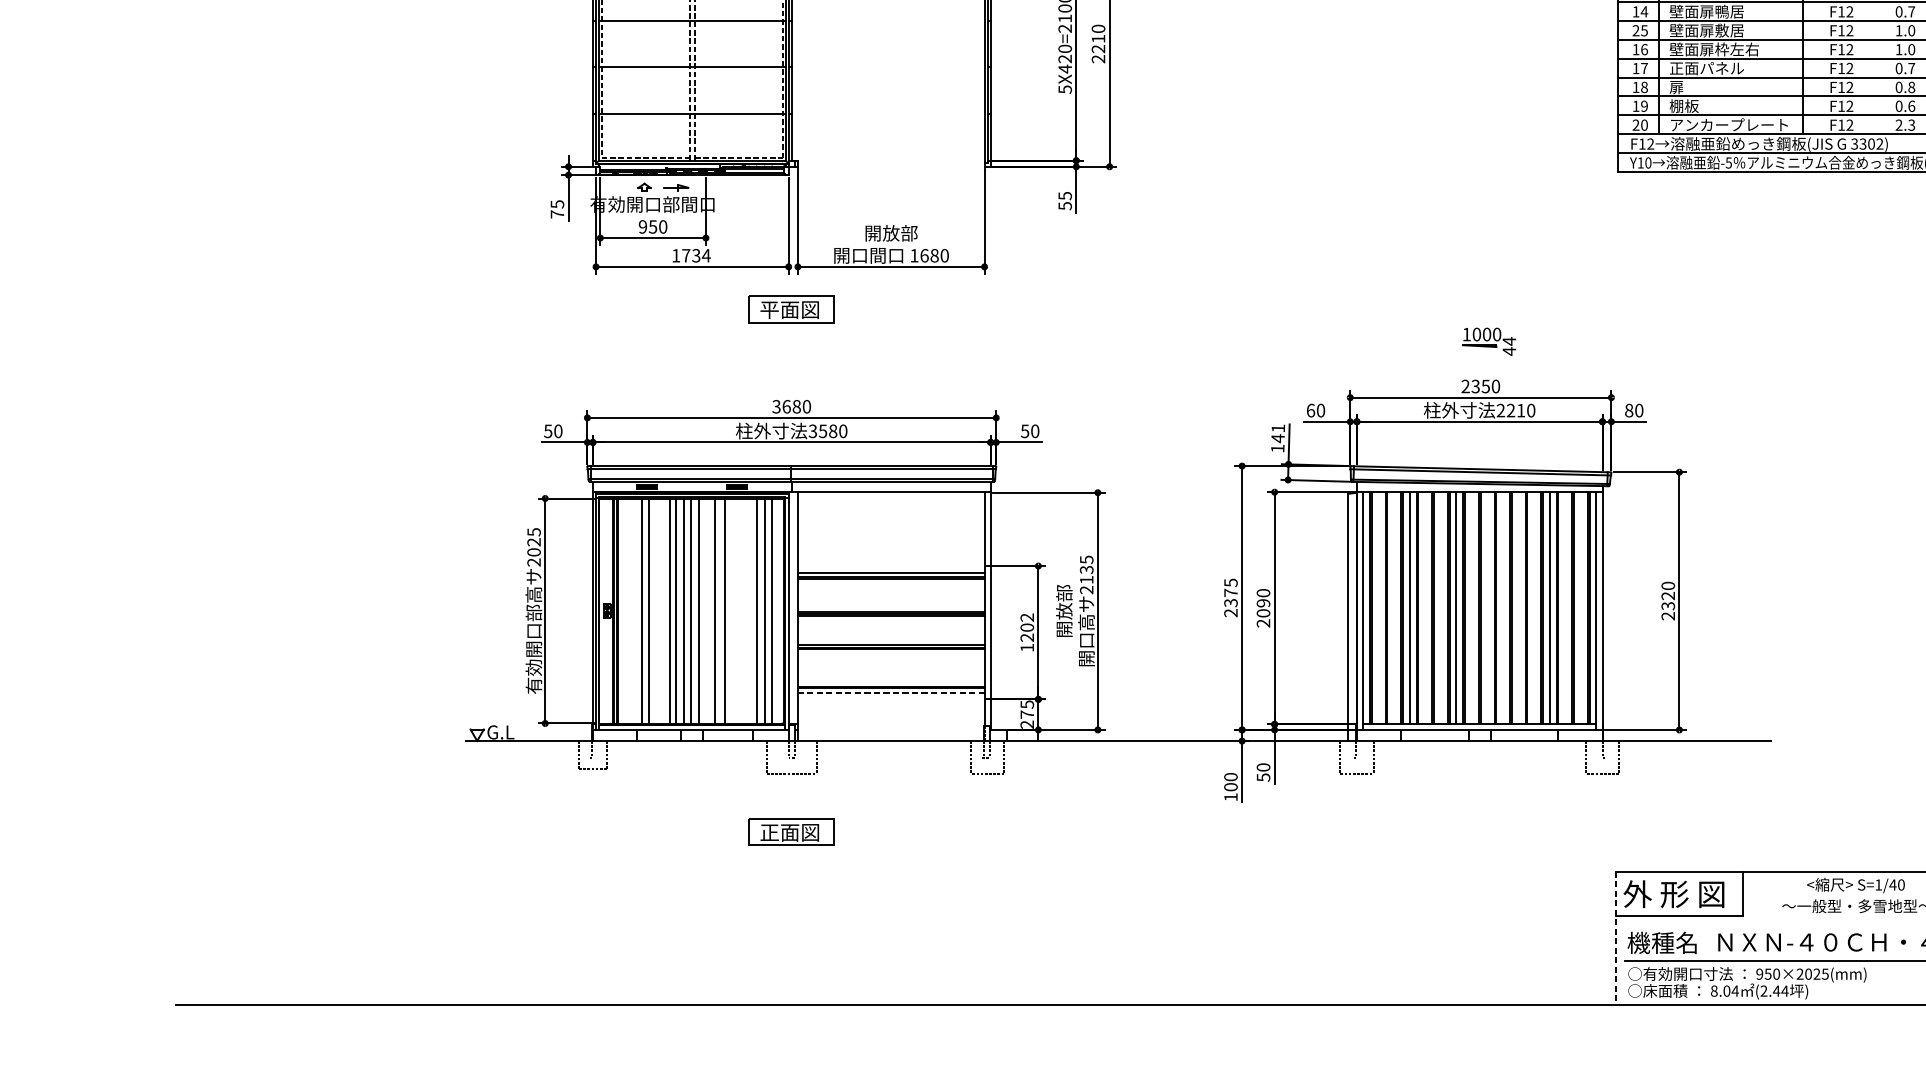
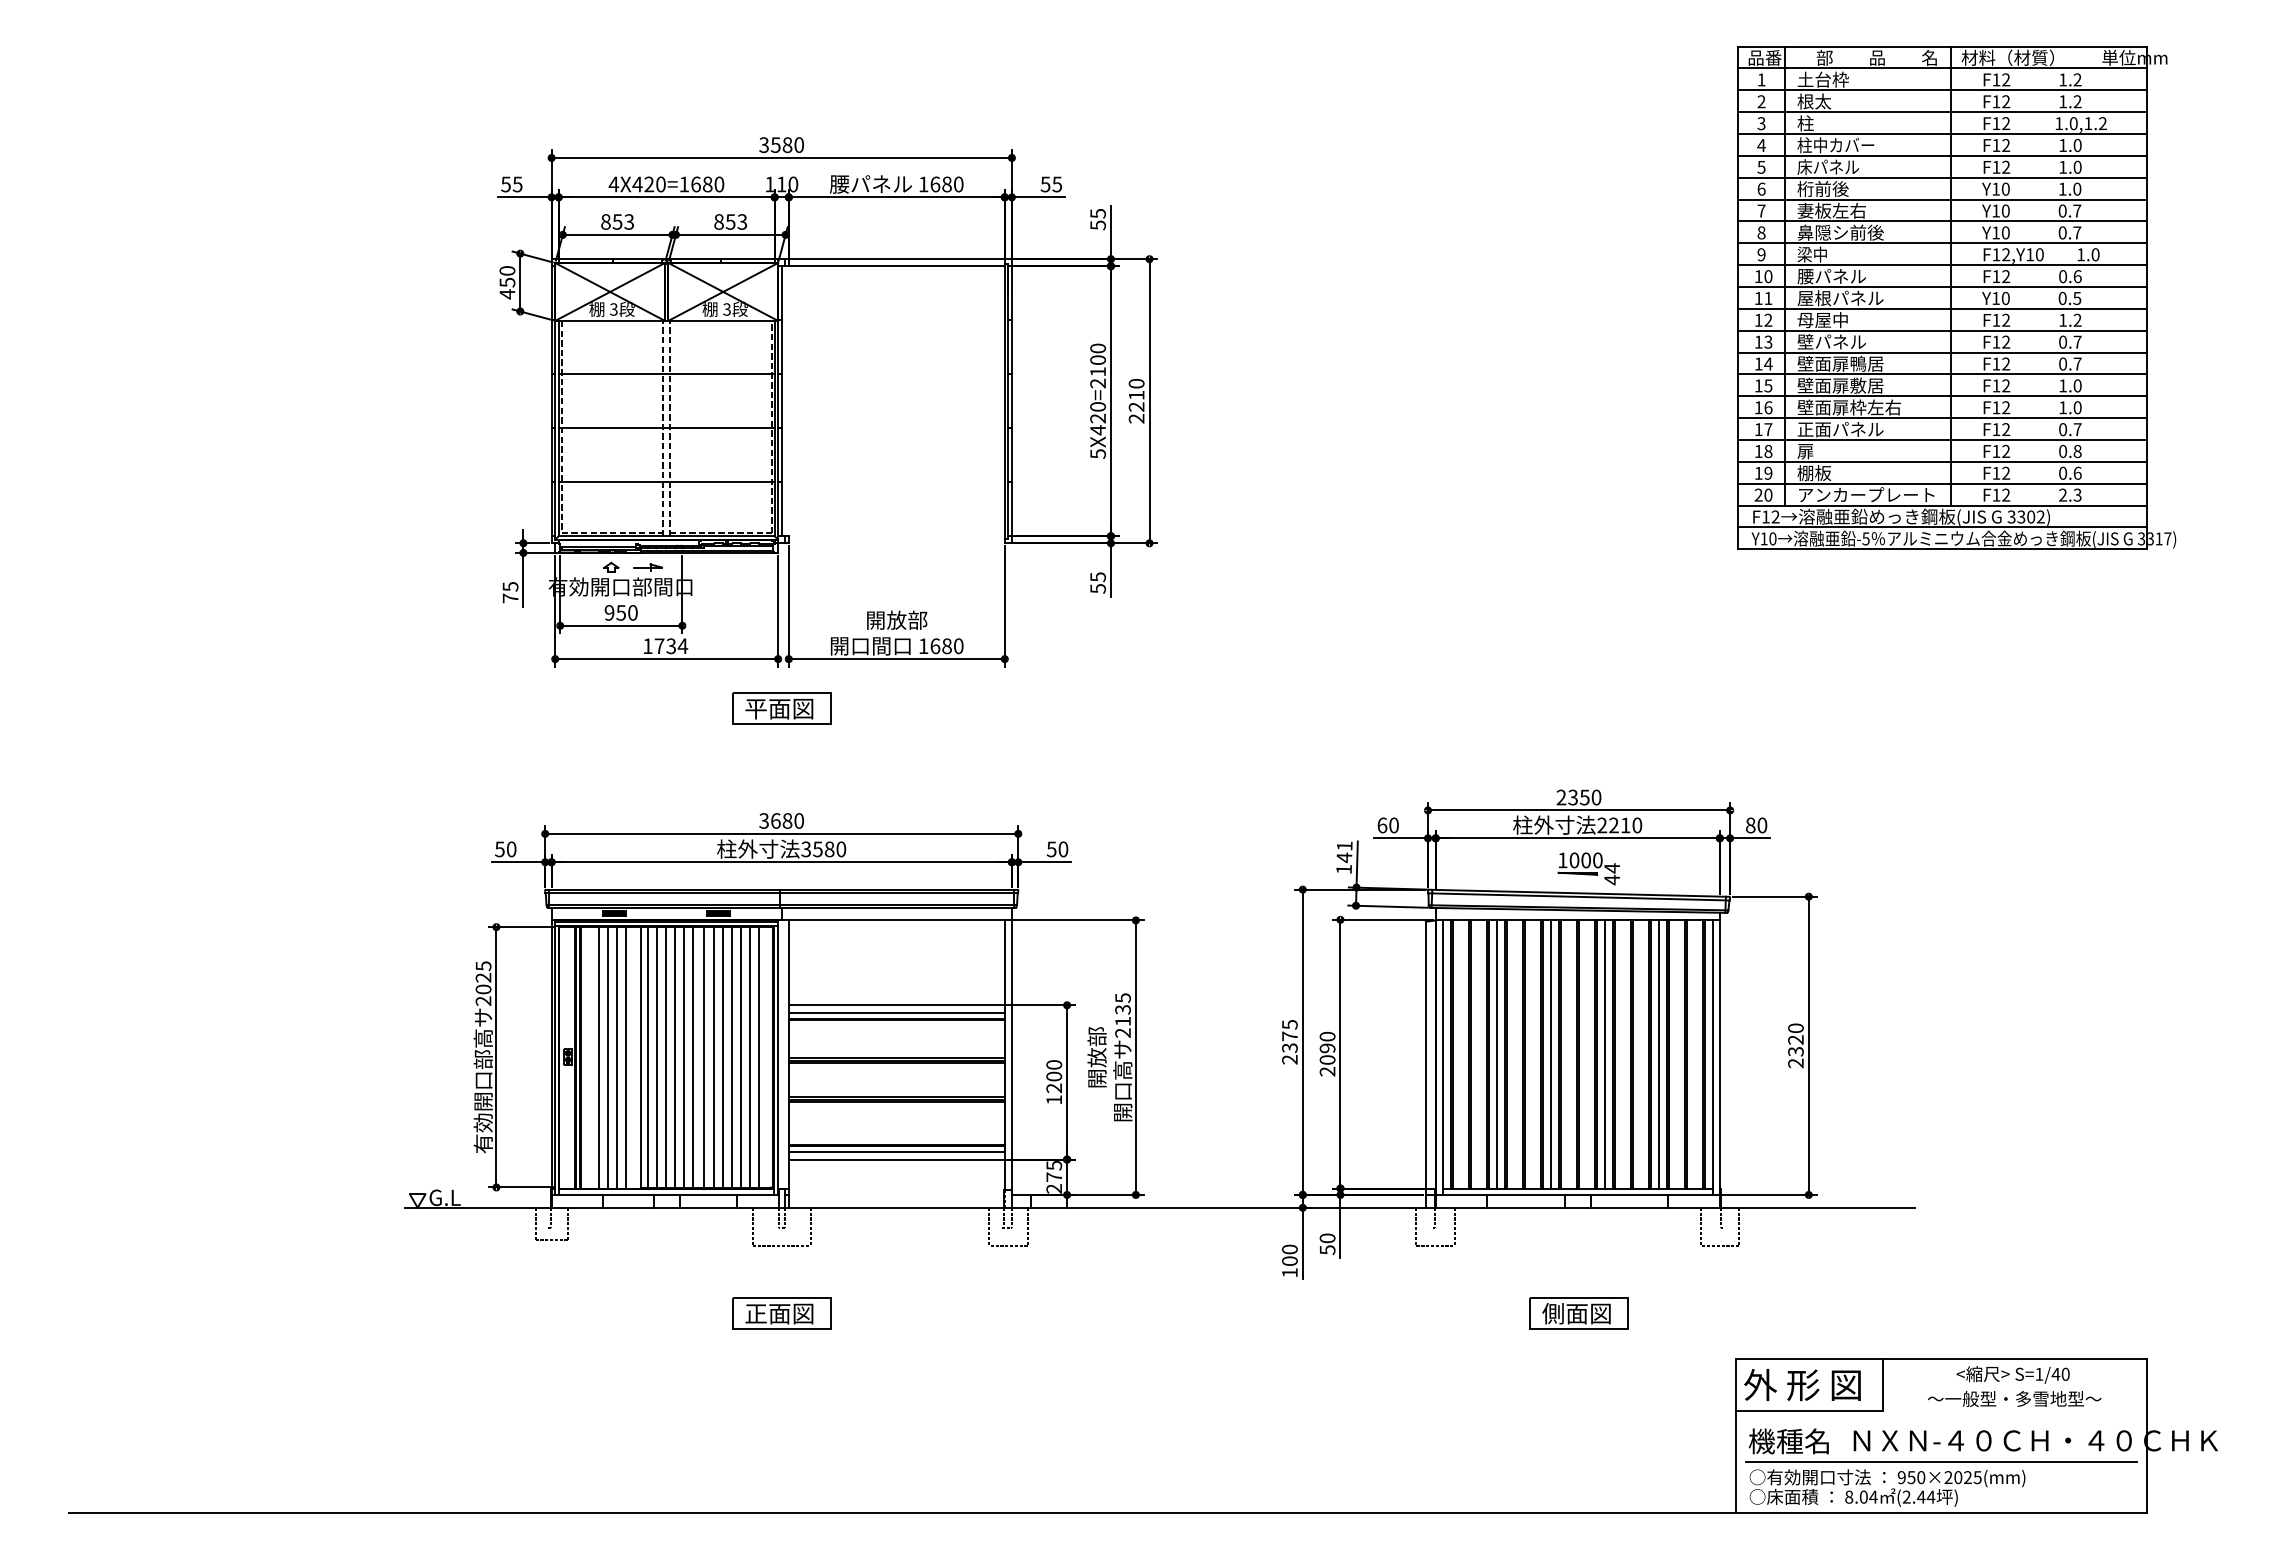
text: (1635, 30) -> (1758, 385), 25 -> 15
part: (1488, 341) -> (1588, 868), moved
line: (890, 566) -> (896, 1005), added
line: (1502, 607) -> (1604, 1053), added
line: (633, 611) -> (598, 1057), added
line: (656, 611) -> (625, 1057), added
line: (706, 611) -> (683, 1057), added
line: (733, 611) -> (714, 1057), added
line: (741, 611) -> (723, 1057), added
line: (749, 611) -> (732, 1057), added
text: (1027, 617) -> (1054, 1064), 1202 -> 1200
line: (890, 693) -> (896, 1152), dashed -> solid
line: (890, 699) -> (896, 1159), added
part: (1480, 832) -> (1578, 1313), added
line: (1616, 938) -> (1735, 1436), dashed -> solid

